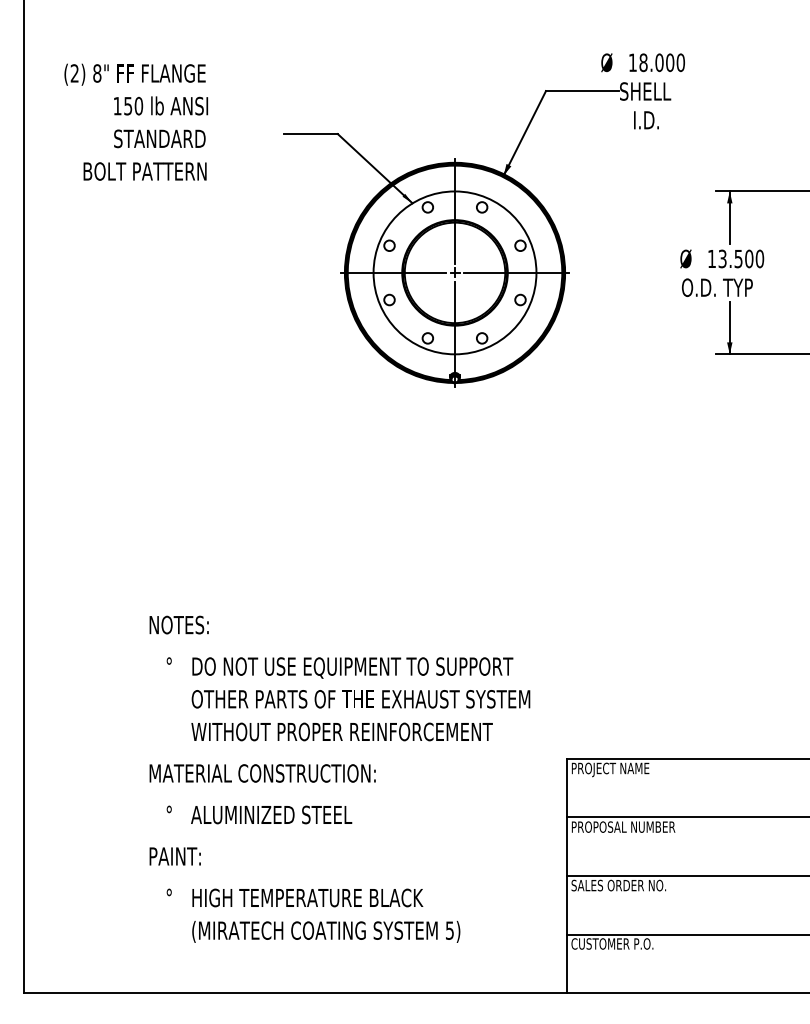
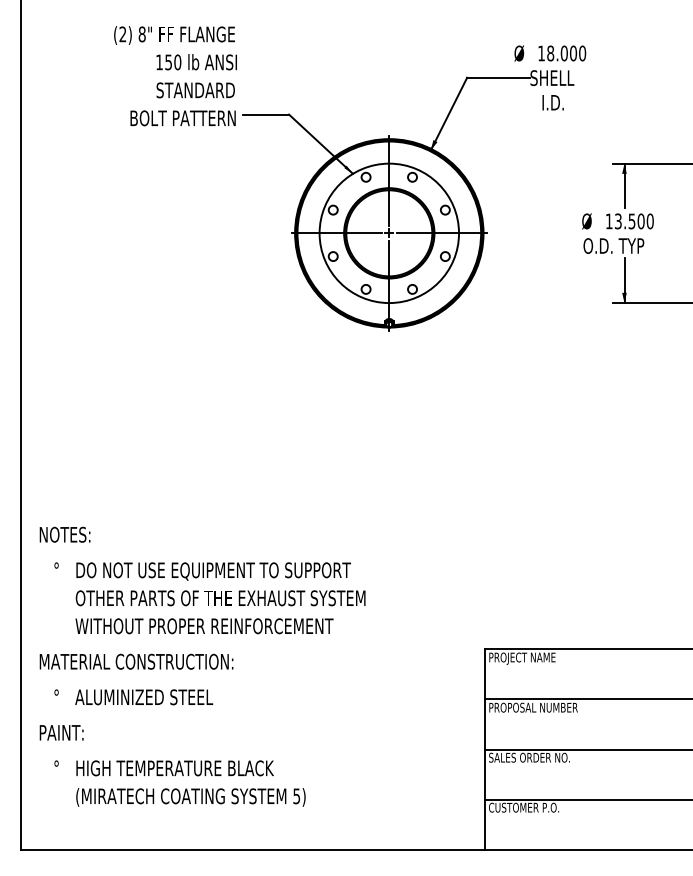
text: (136, 121) -> (175, 75), moved
text: (339, 778) -> (202, 666), moved

